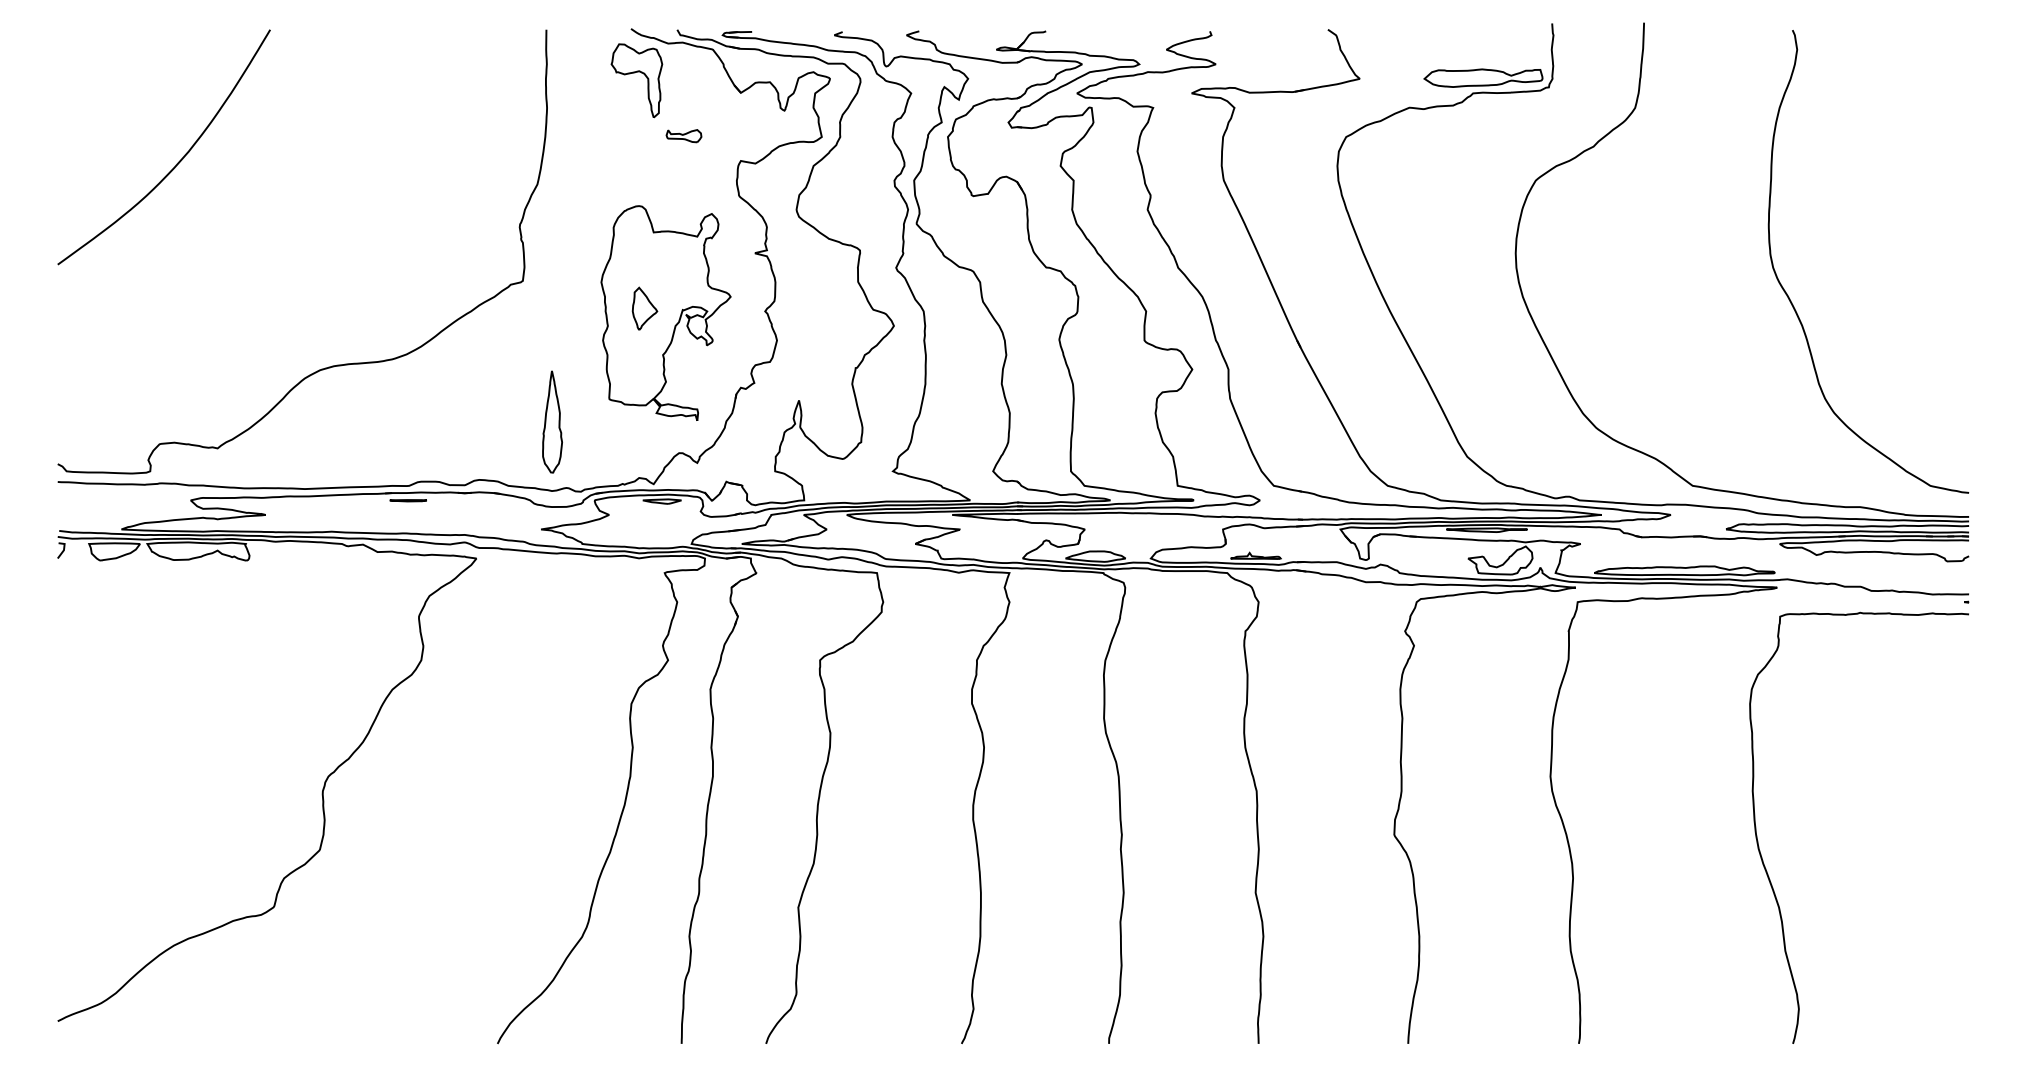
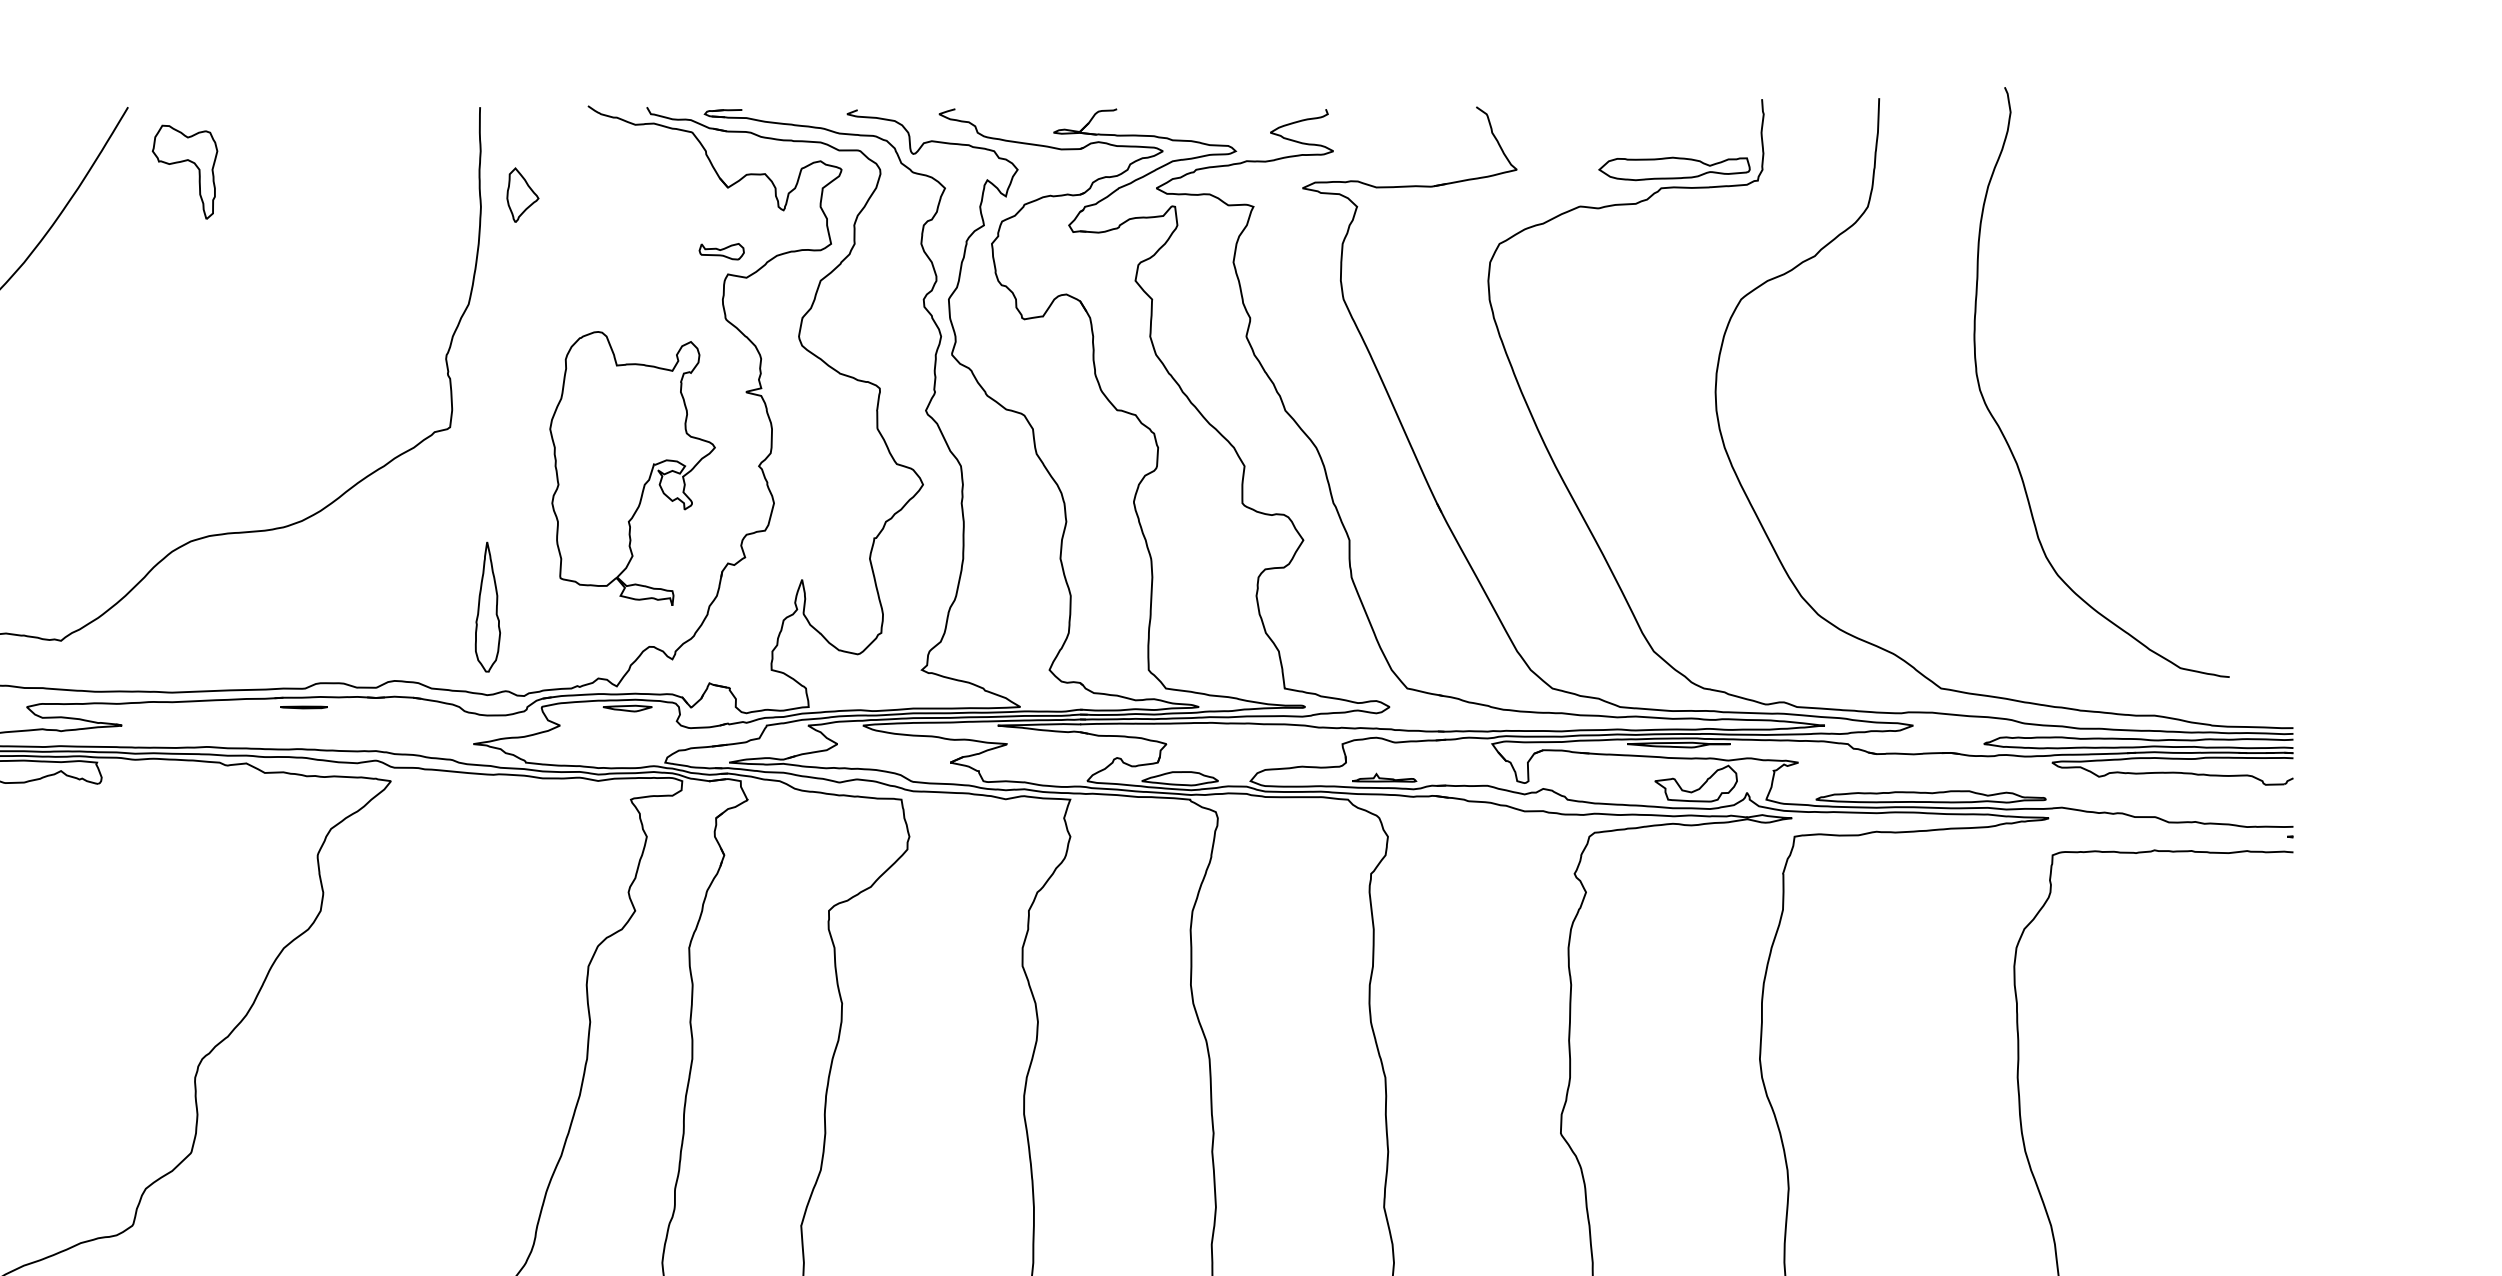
part: (634, 73) -> (181, 162), moved
part: (683, 136) -> (721, 252), moved
curve: (1791, 300) -> (2003, 431), moved
part: (644, 308) -> (522, 194), moved

